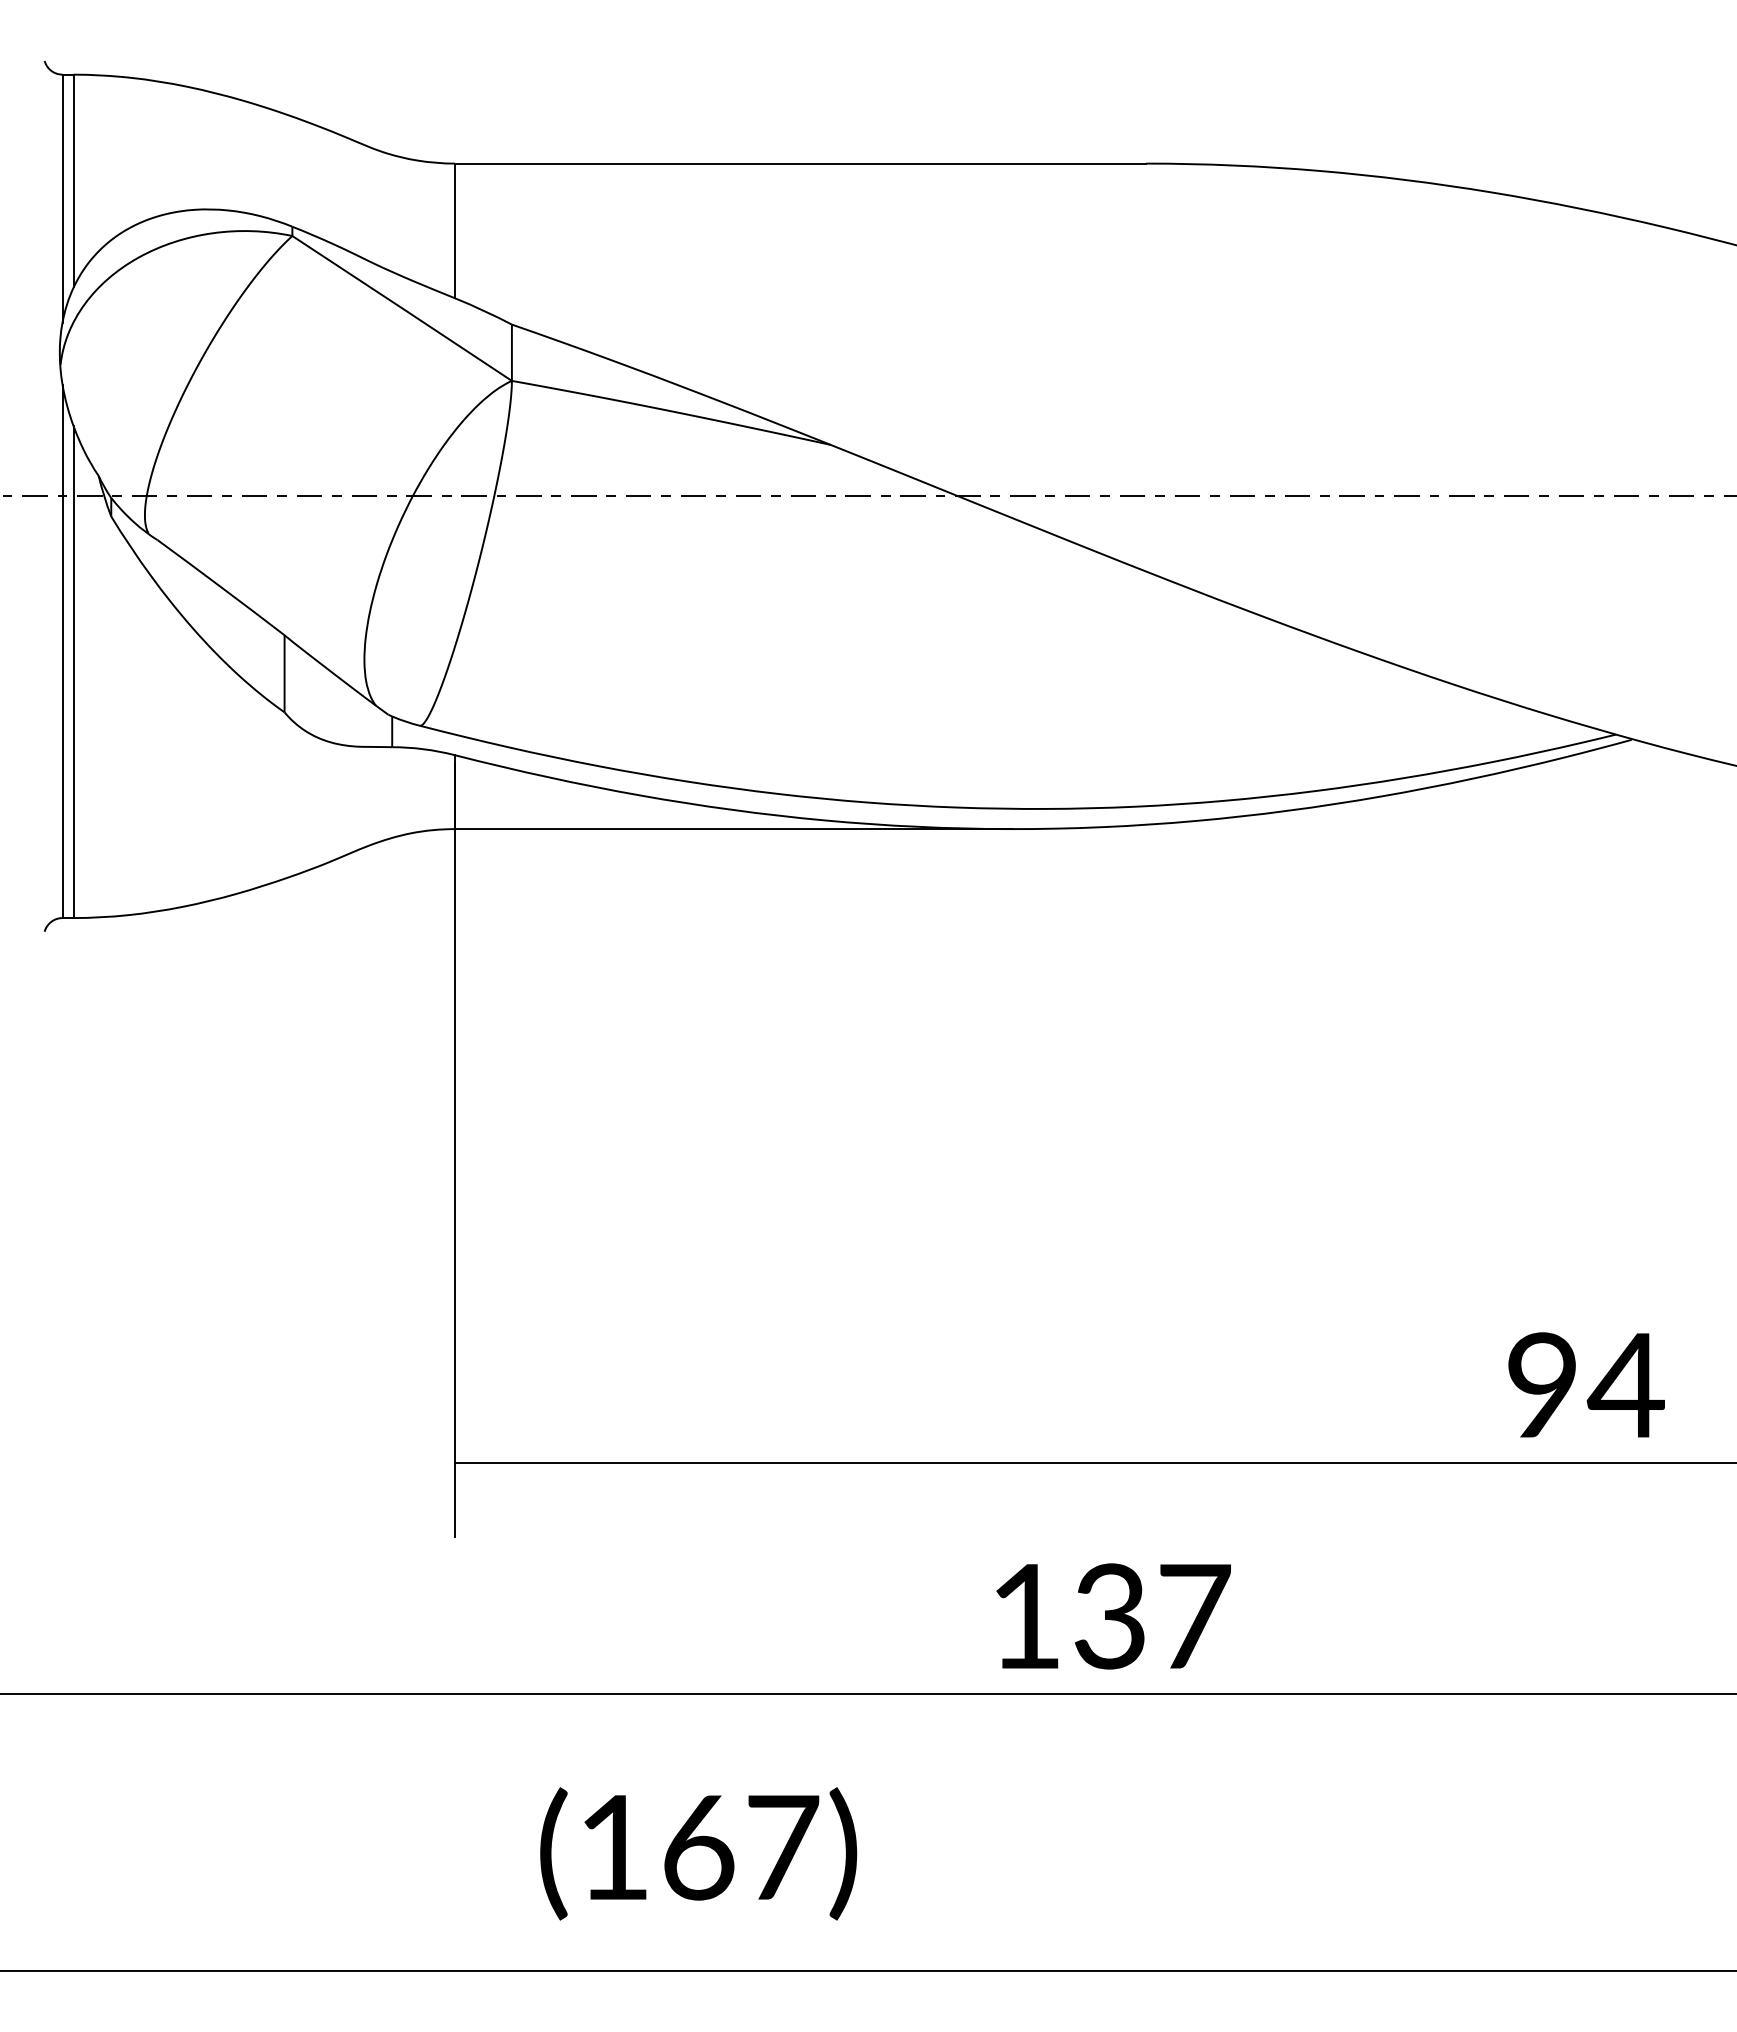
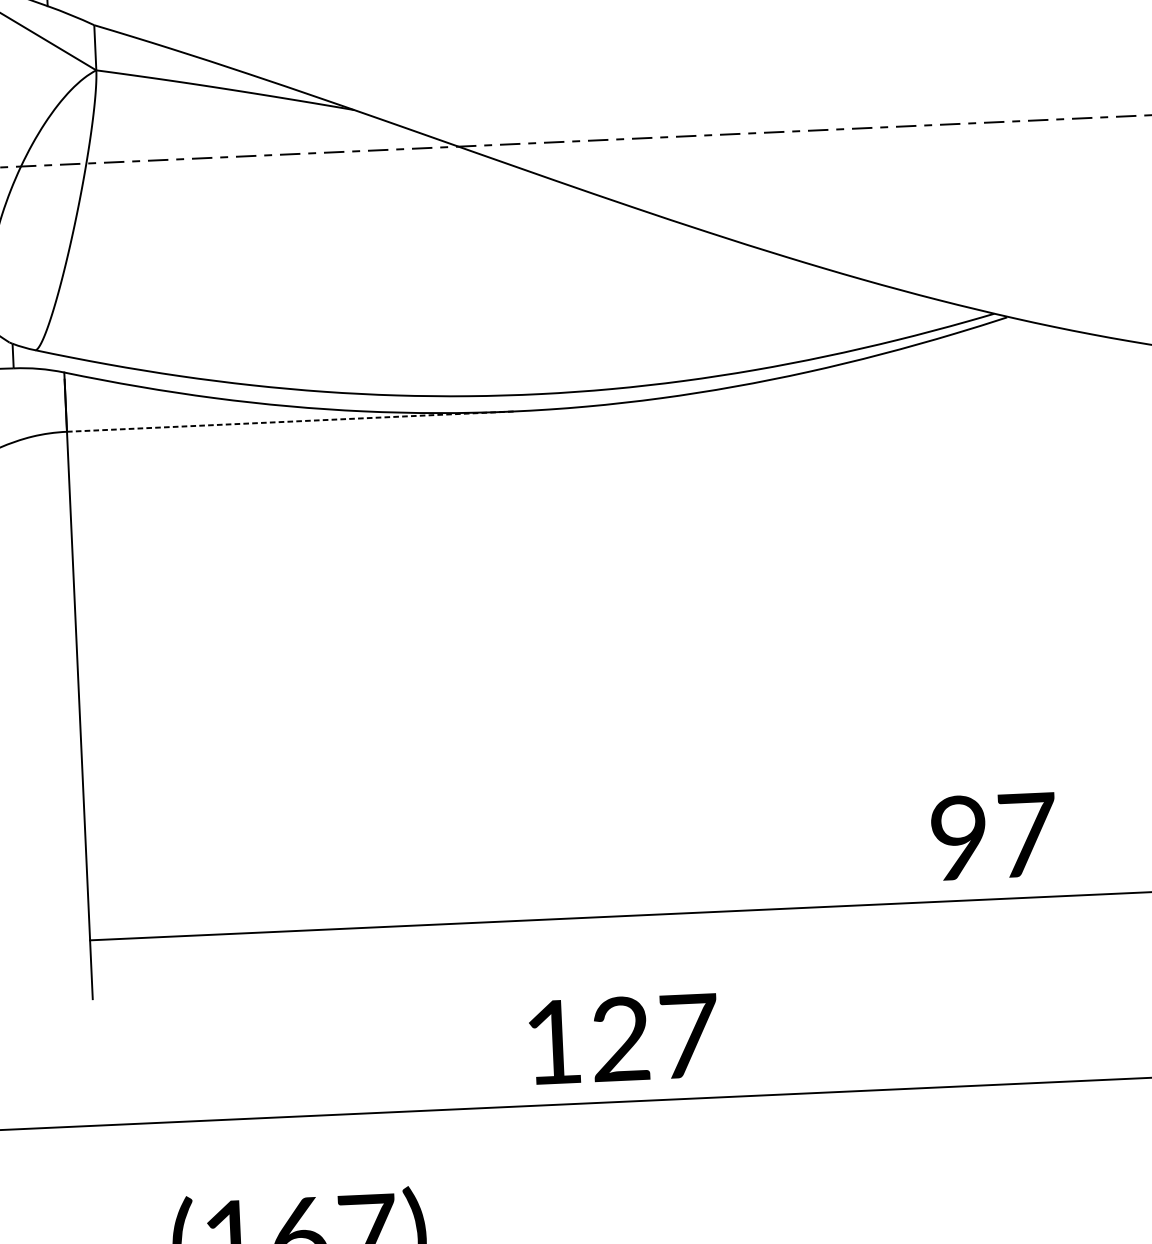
line: (734, 829) -> (291, 421), solid -> dashed
text: (1625, 1385) -> (1025, 835), 94 -> 97
text: (1109, 1616) -> (620, 1039), 137 -> 127

